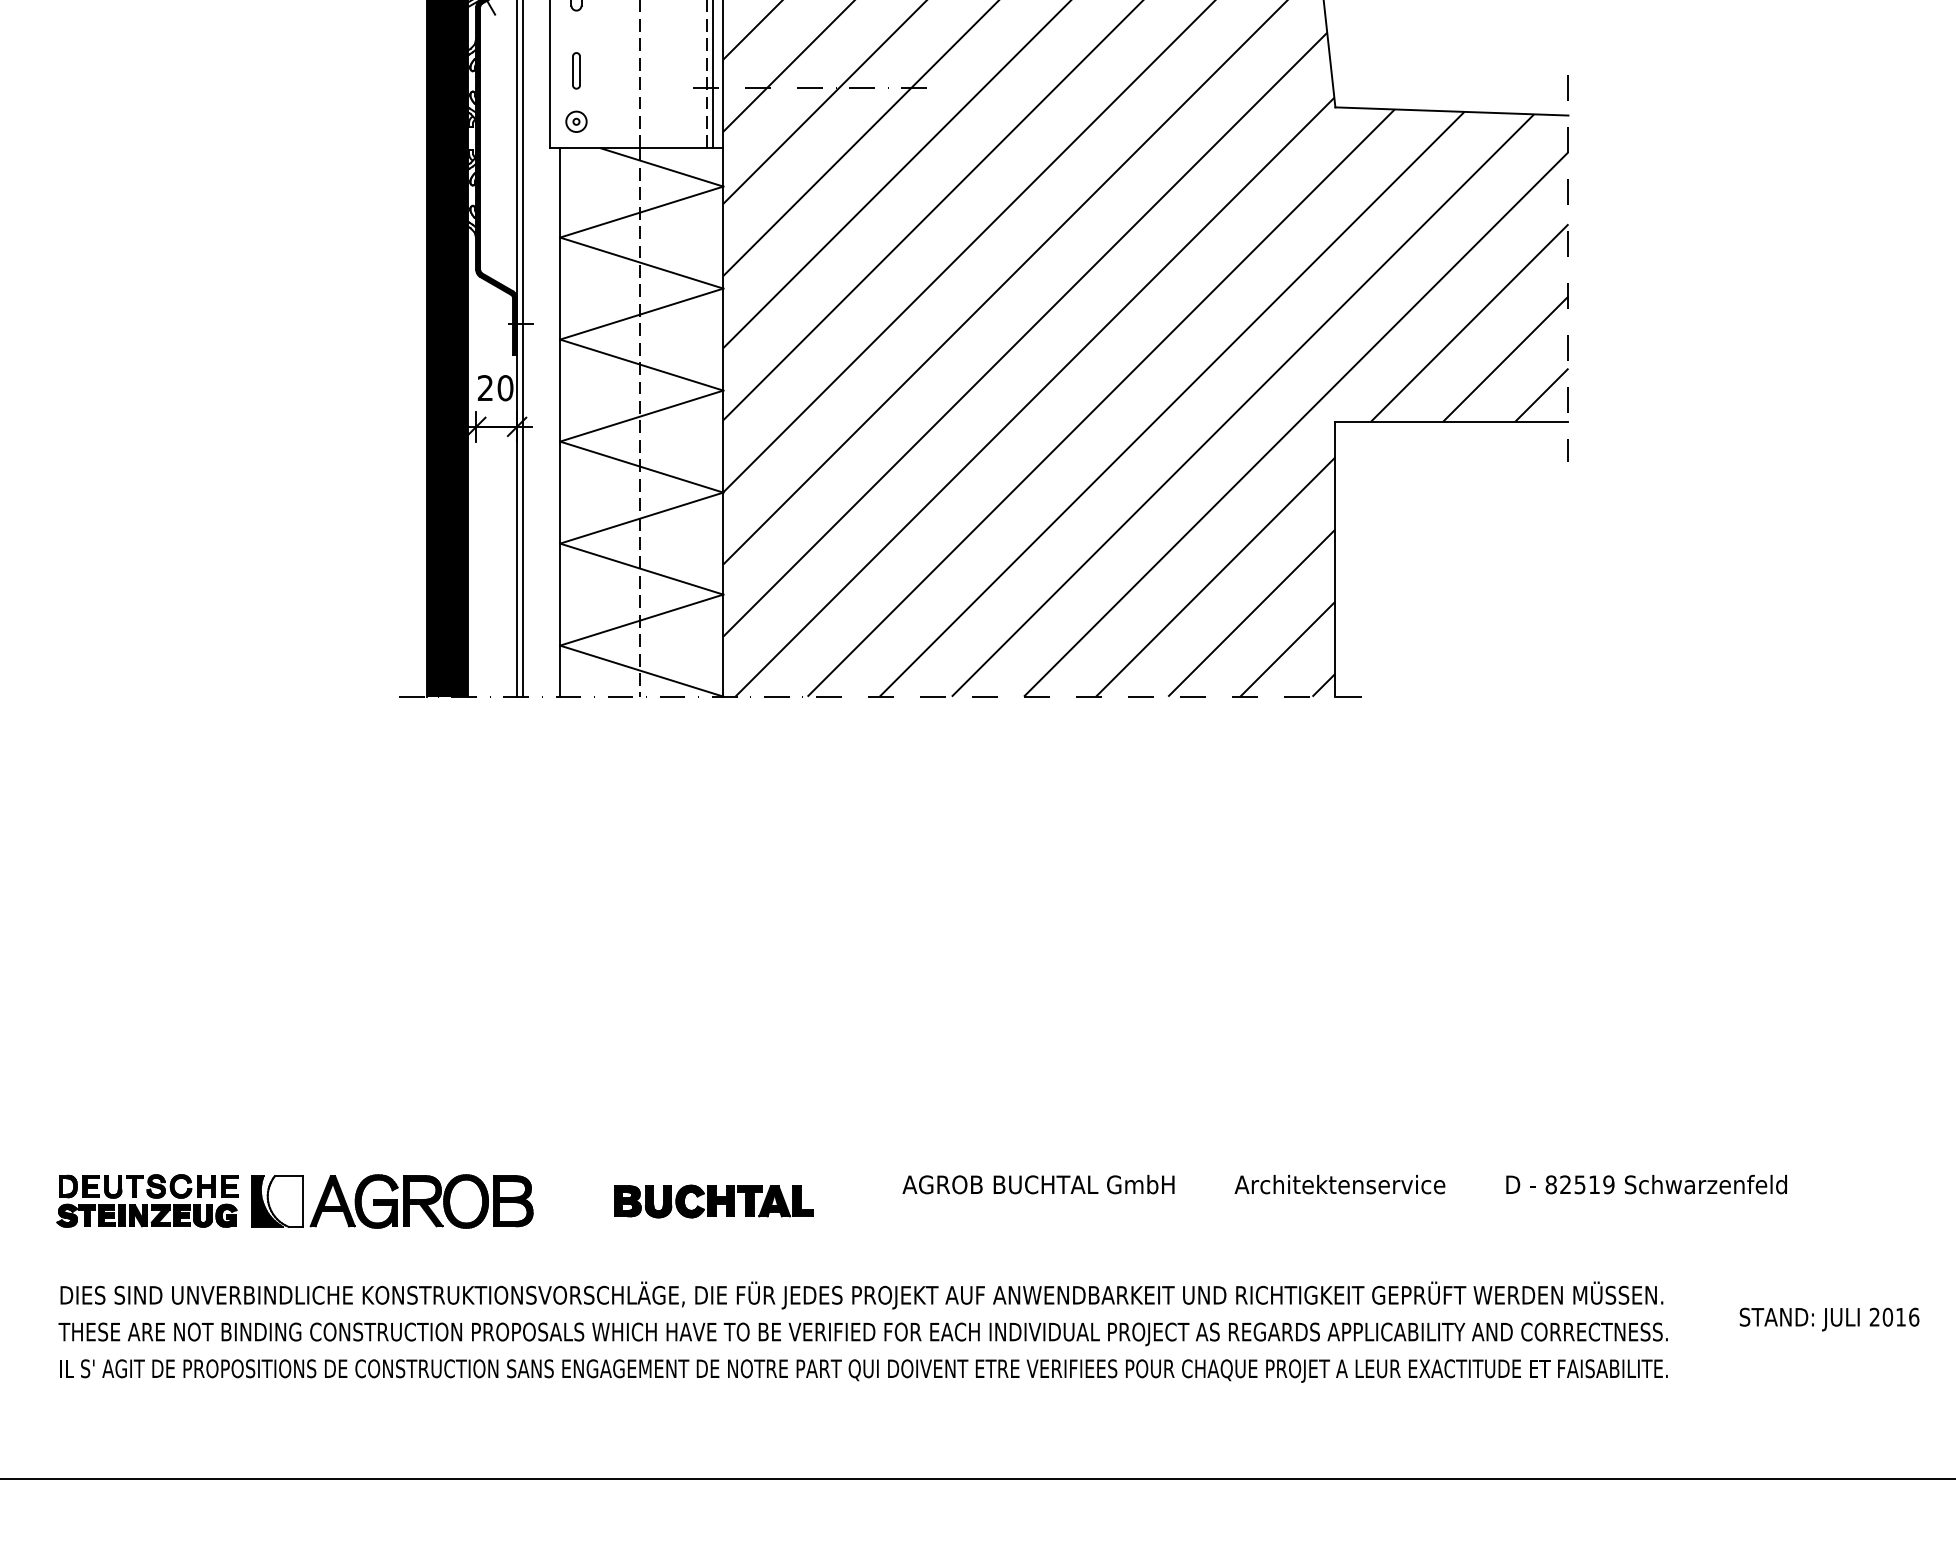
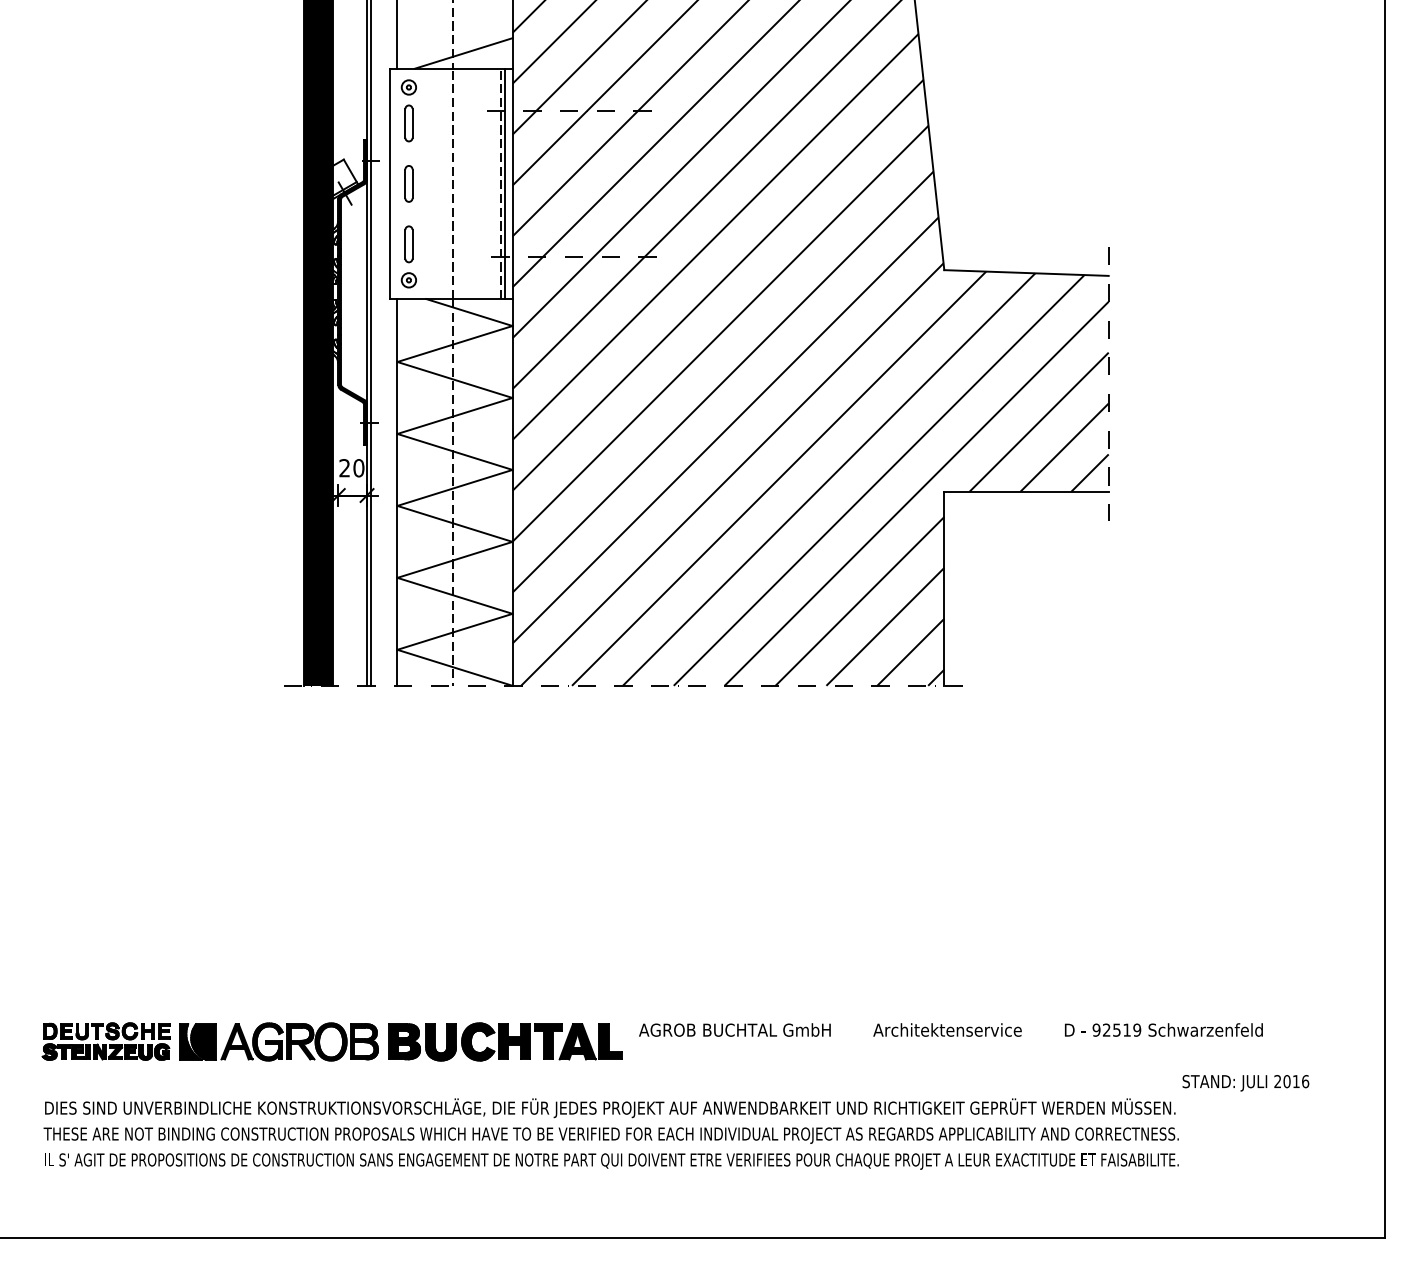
part: (575, 71) -> (408, 244), size x1.43
text: (1551, 1183) -> (1096, 1029), 82519 -> 92519
fill: (285, 1200) -> (203, 1041), added
part: (713, 1200) -> (505, 1041), size x1.67
text: (1828, 1319) -> (1245, 1083), moved

